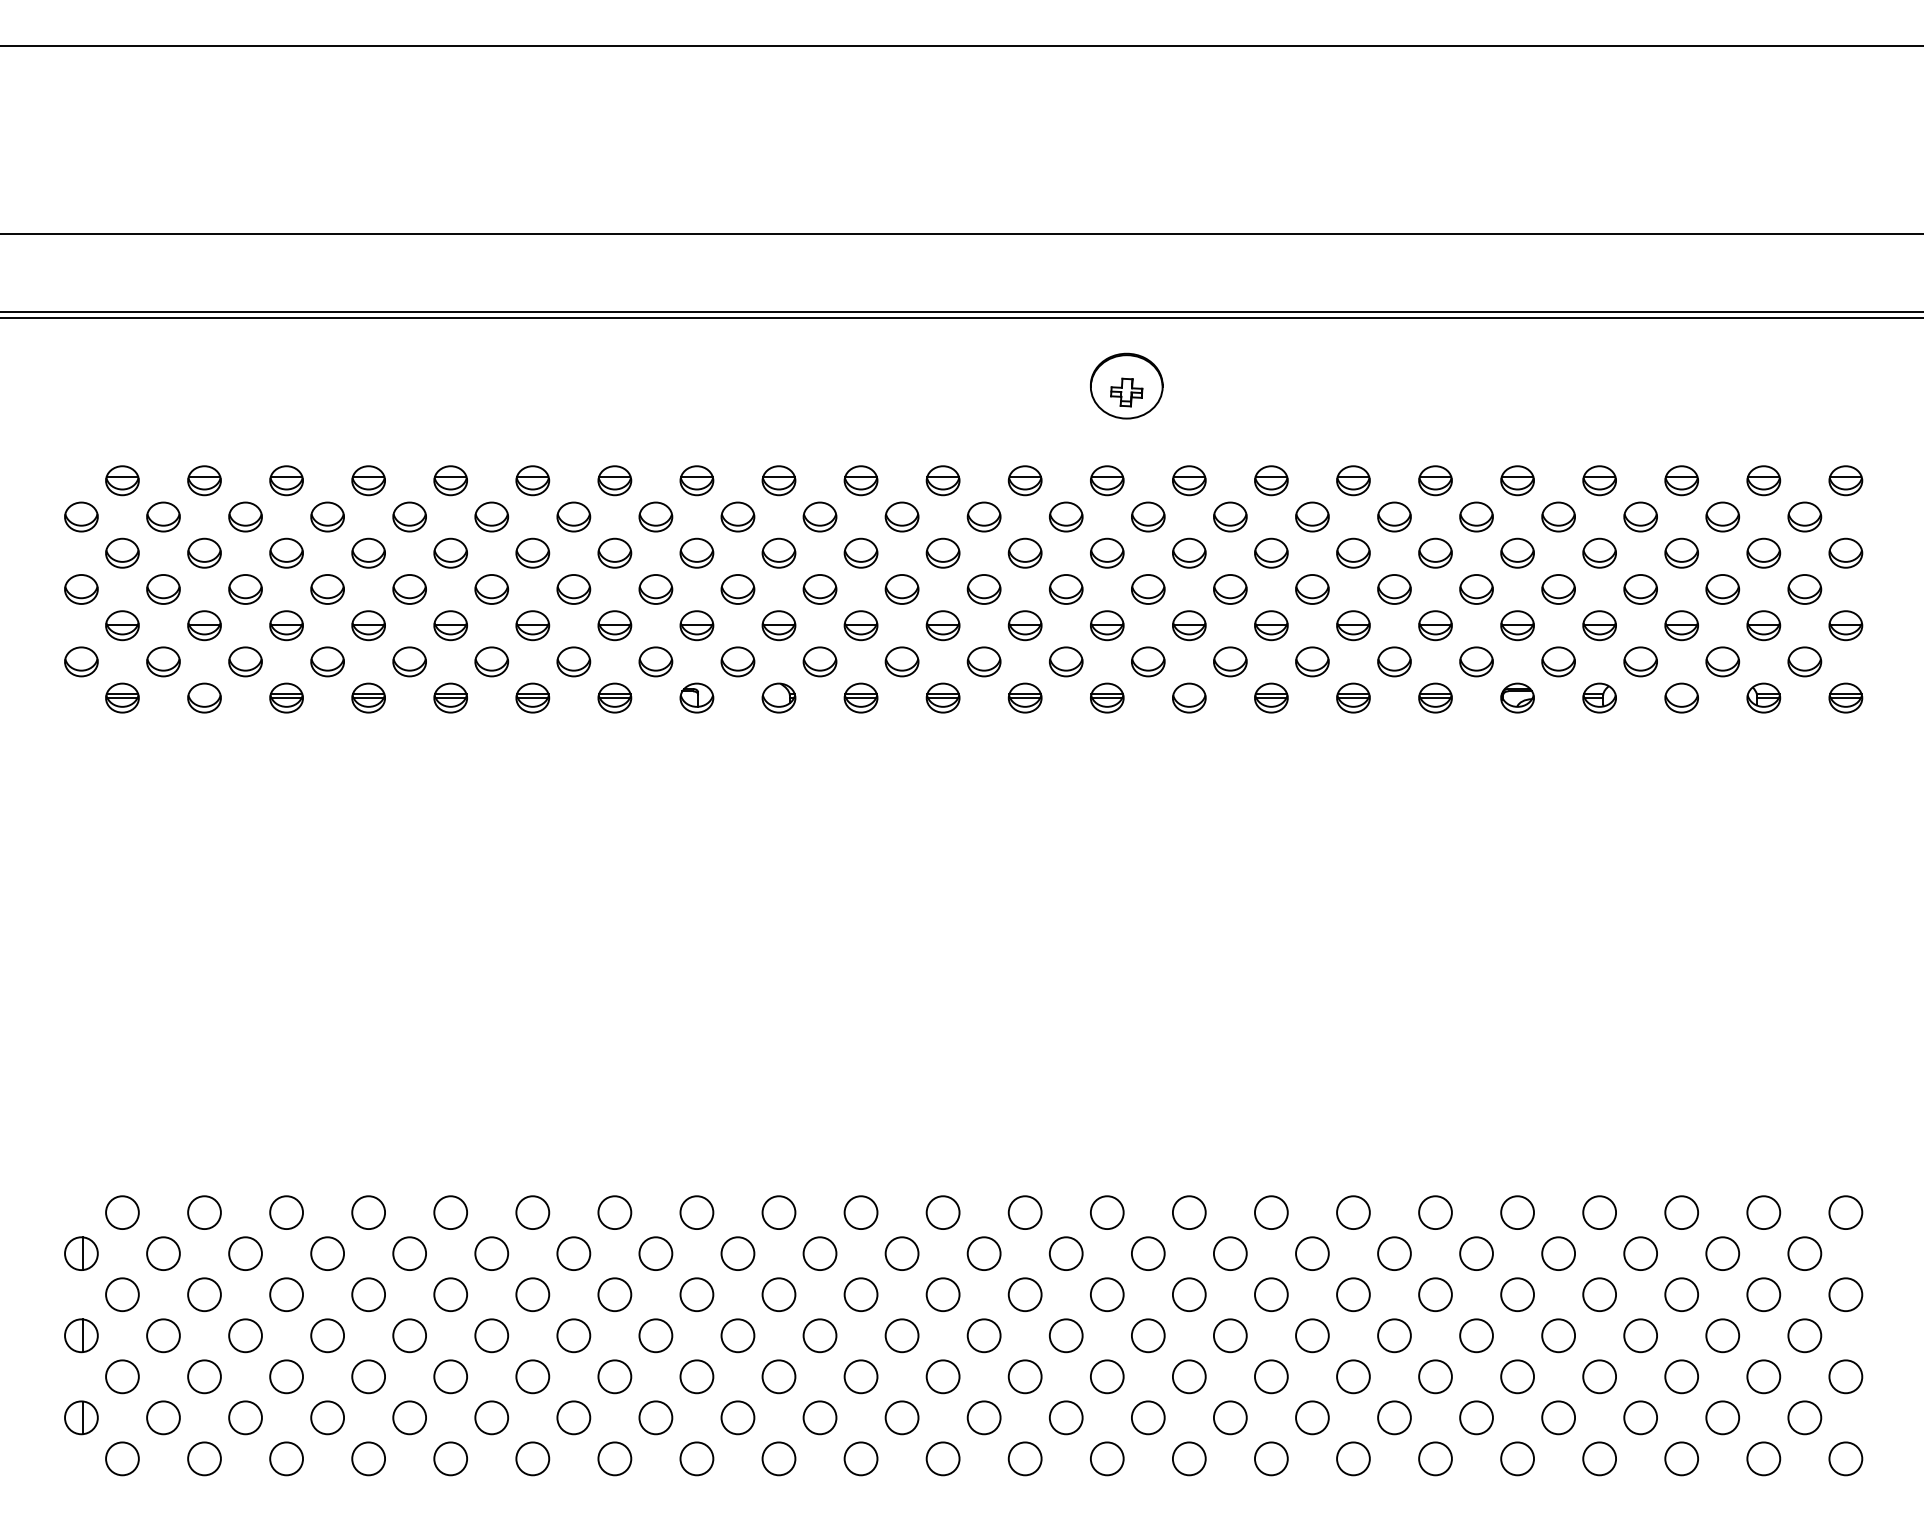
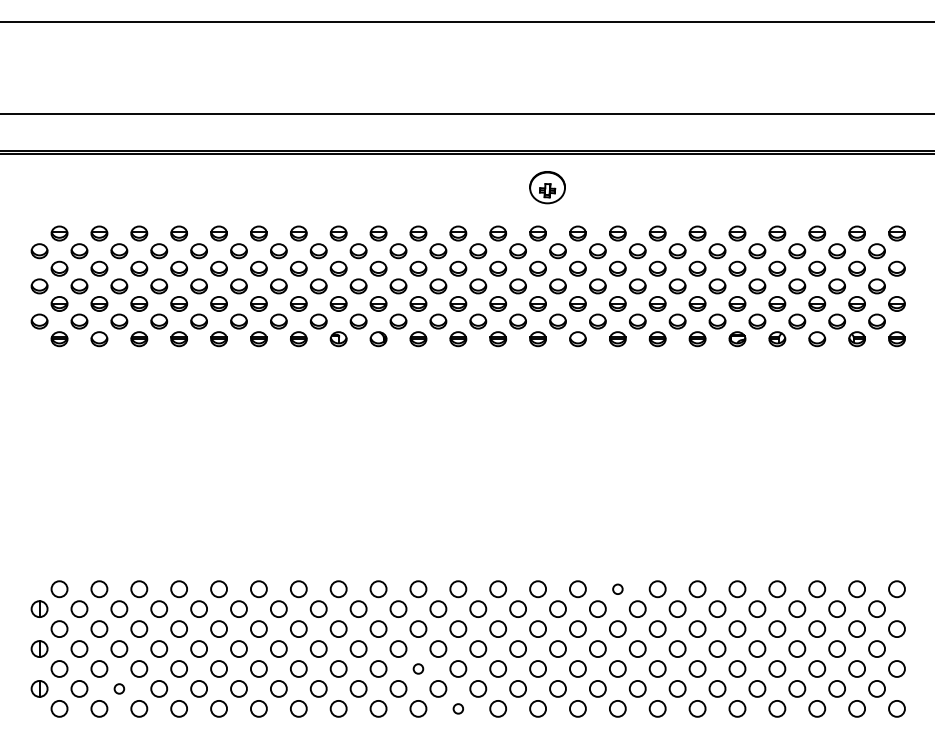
circle: (1270, 1213) -> (617, 589), size x0.6
circle: (861, 1375) -> (418, 668), size x0.6
circle: (245, 1416) -> (119, 688), size x0.6
circle: (943, 1458) -> (458, 708), size x0.6

